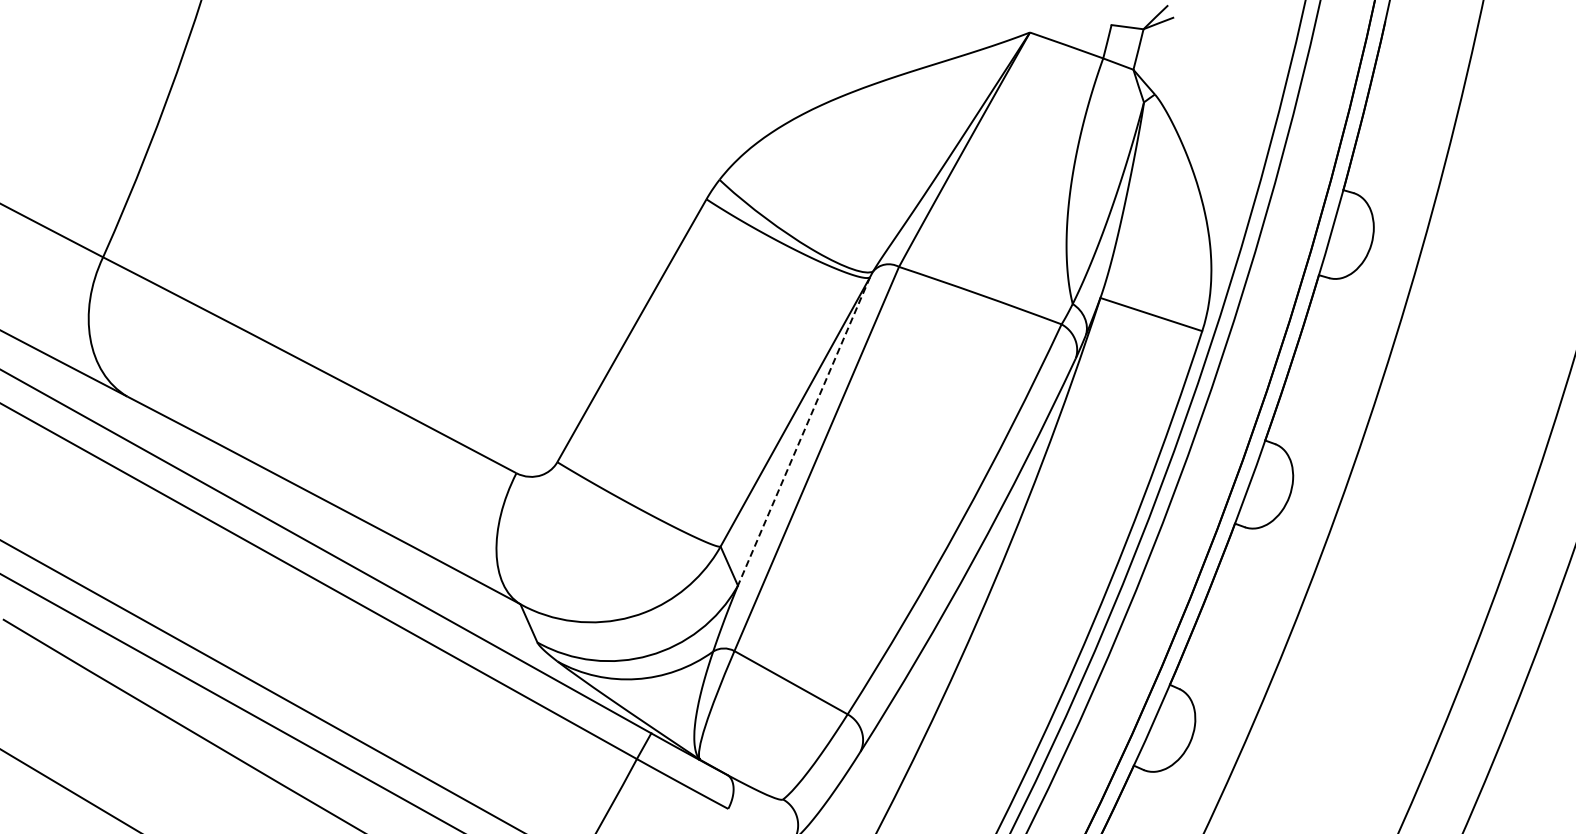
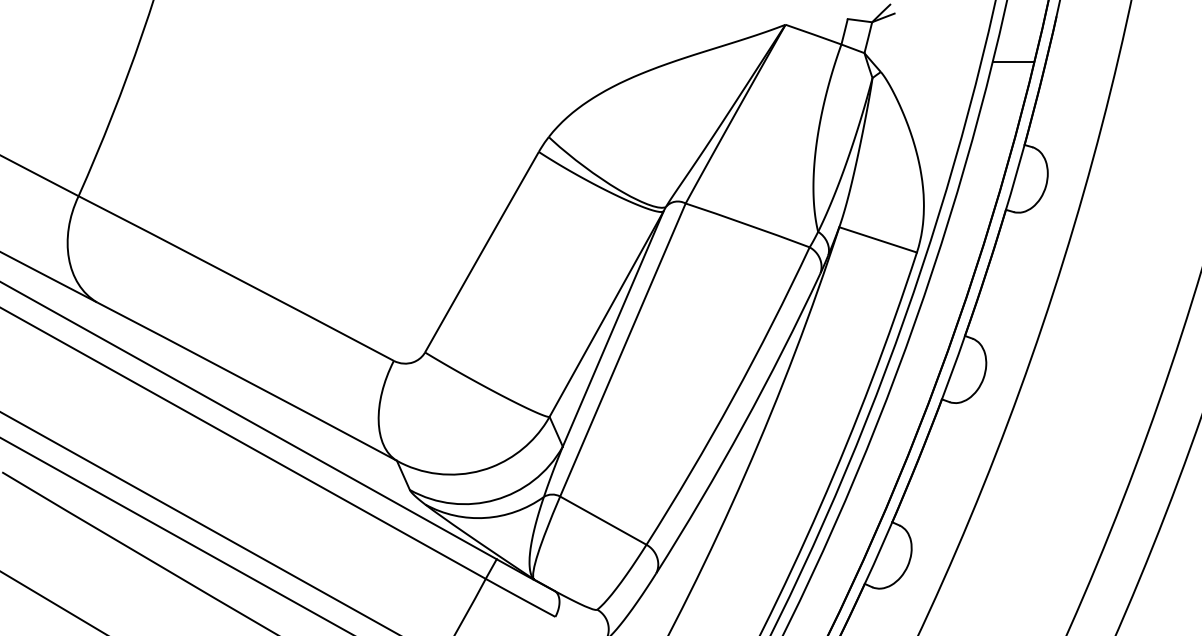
line: (1328, 81) -> (1013, 62), added
line: (804, 431) -> (613, 329), dashed -> solid

